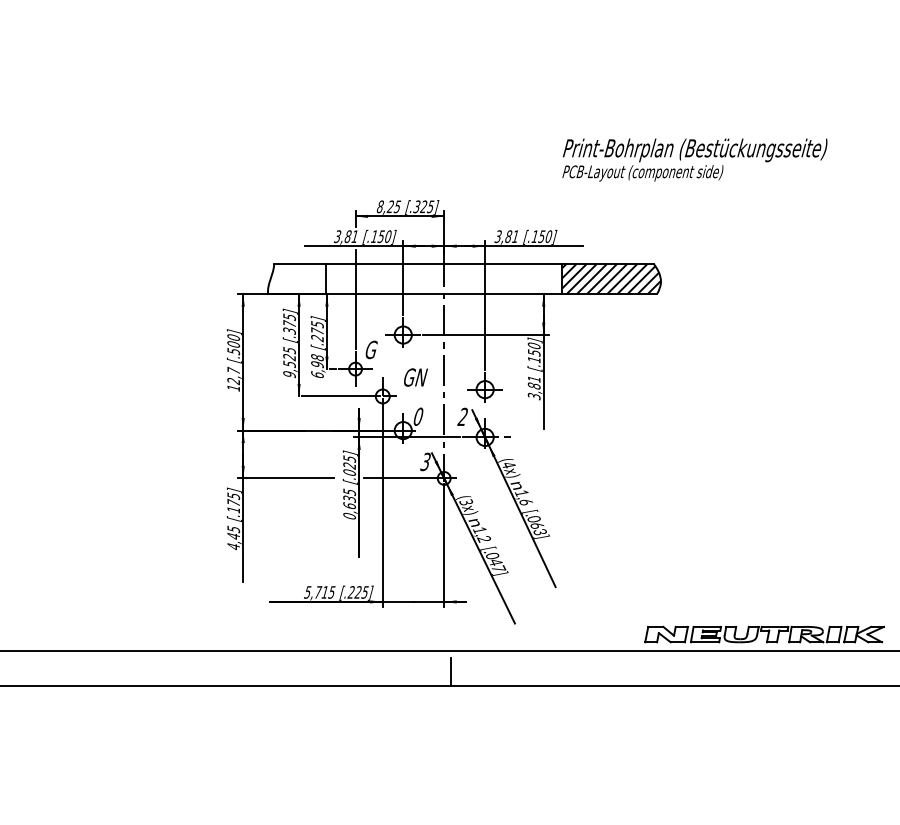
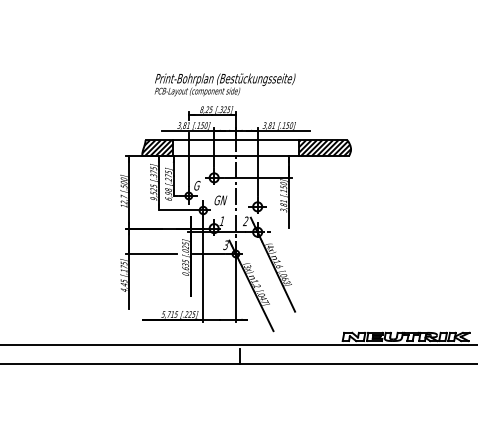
text: (693, 159) -> (224, 84), moved
hatch: (296, 279) -> (157, 148), added
text: (417, 415) -> (221, 220), 0 -> 1

